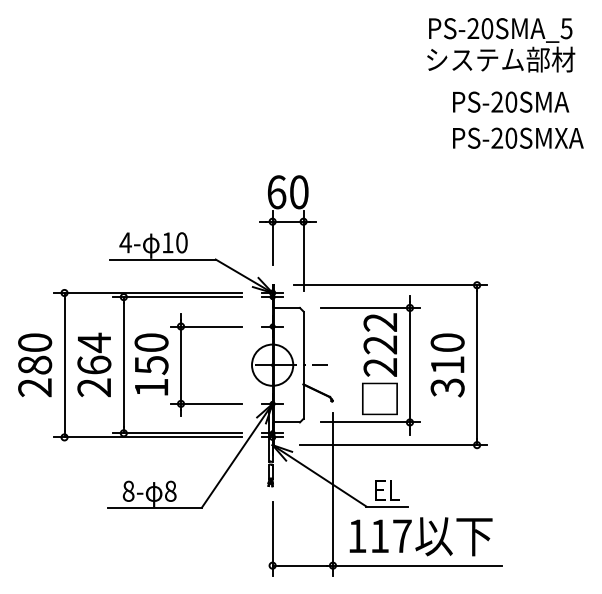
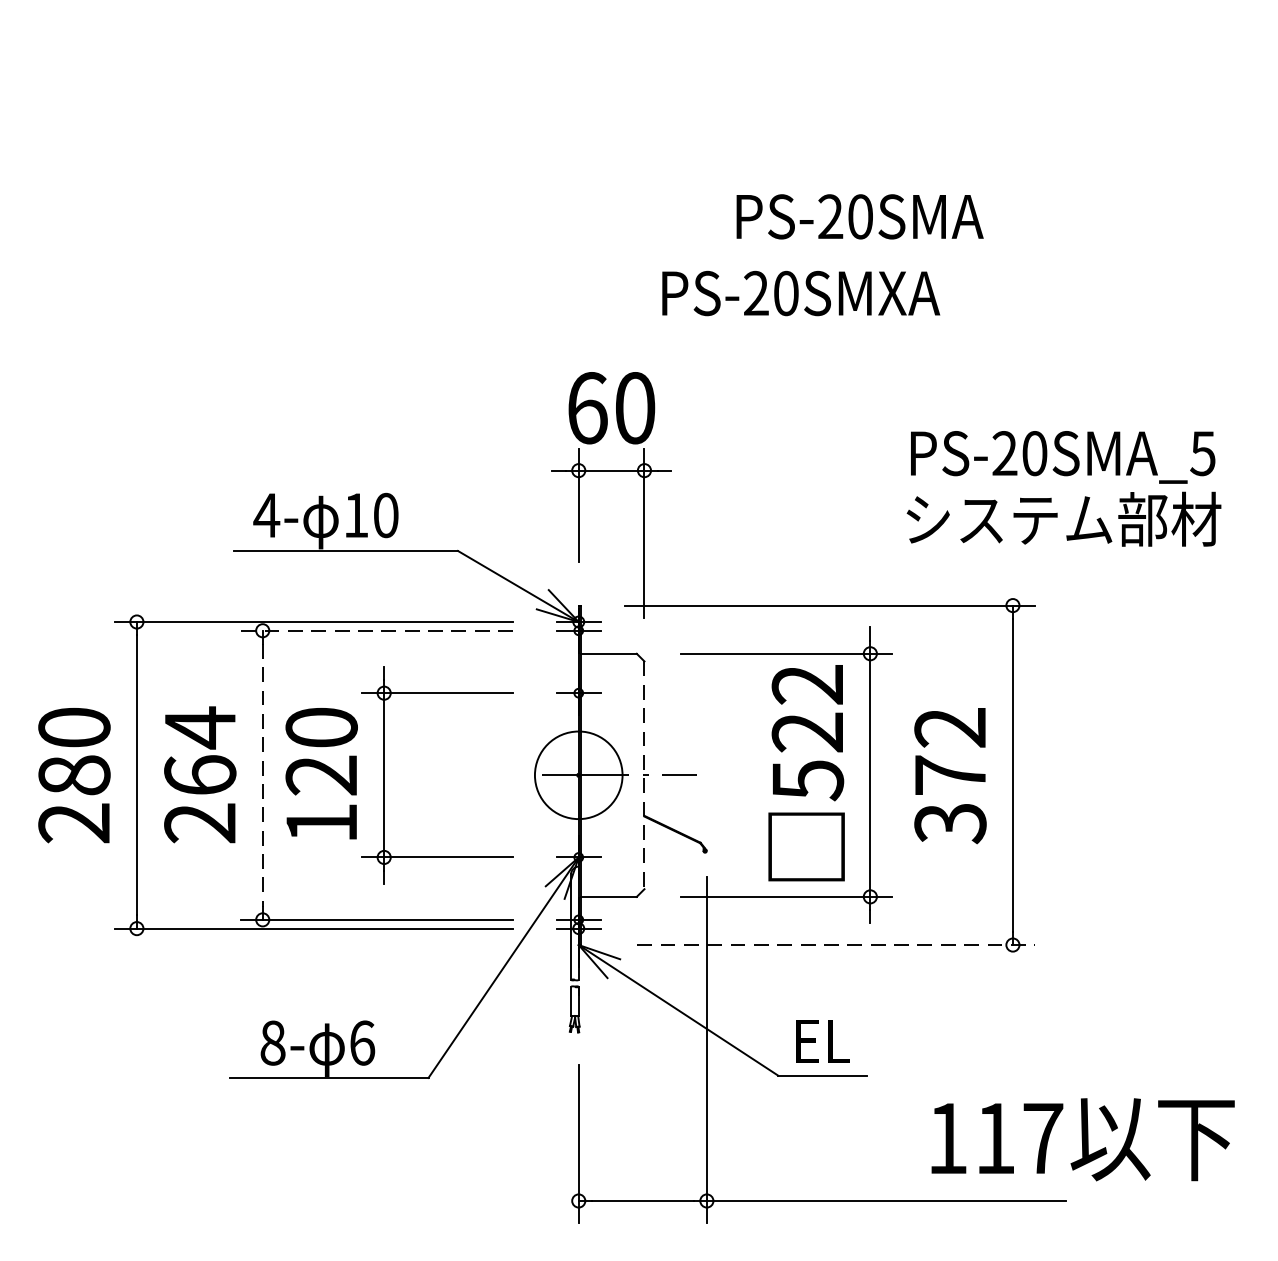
text: (501, 45) -> (1064, 489), moved
text: (511, 101) -> (860, 215), moved
text: (518, 137) -> (801, 291), moved
line: (177, 297) -> (376, 631), solid -> dashed
text: (447, 353) -> (950, 750), 310 -> 372
line: (123, 365) -> (262, 775), solid -> dashed
text: (151, 365) -> (321, 775), 150 -> 120
line: (303, 365) -> (644, 775), solid -> dashed
text: (380, 367) -> (807, 780), 222 -> 522
line: (393, 445) -> (835, 945), solid -> dashed
text: (170, 490) -> (361, 1041), 8 -> 6
text: (420, 536) -> (1081, 1139), moved

